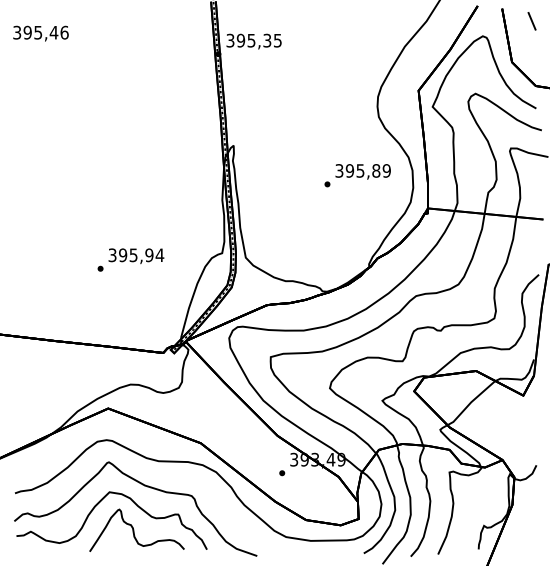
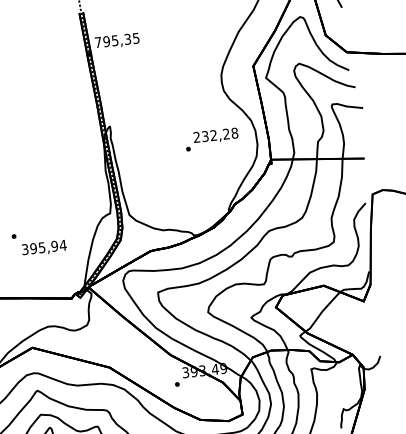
text: (230, 40) -> (98, 42), 395,35 -> 795,35
text: (362, 170) -> (215, 135), 395,89 -> 232,28
text: (136, 256) -> (44, 248), moved

